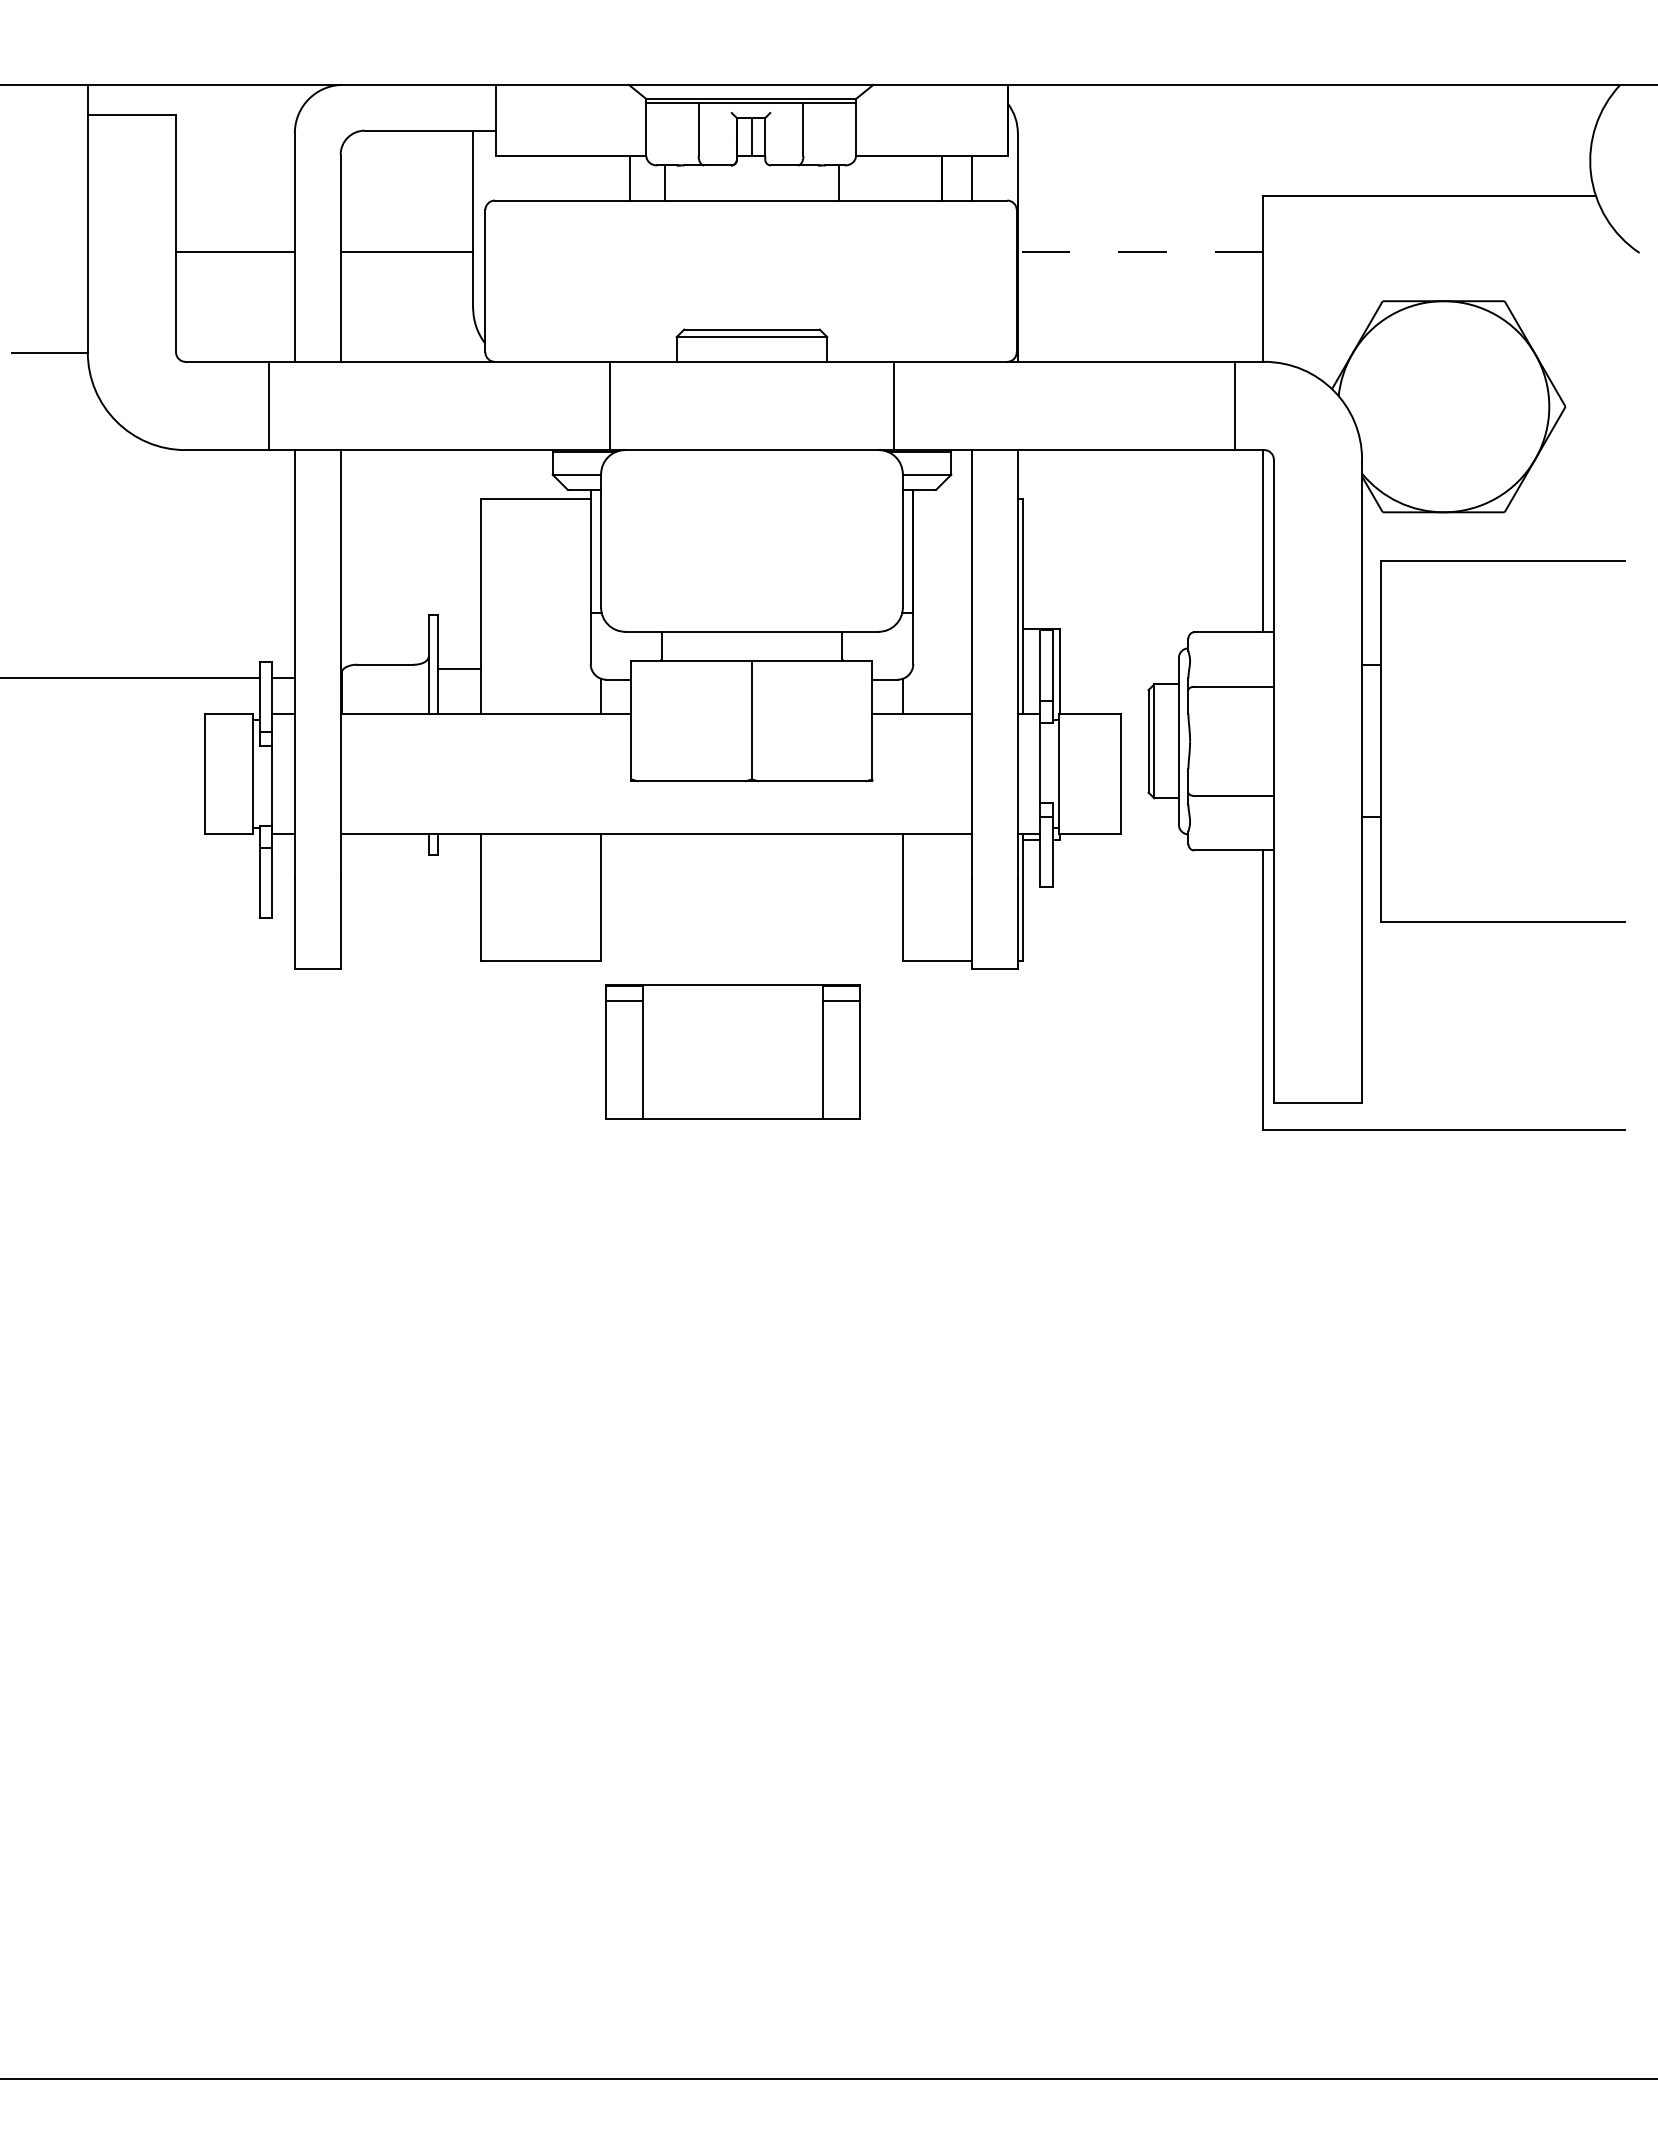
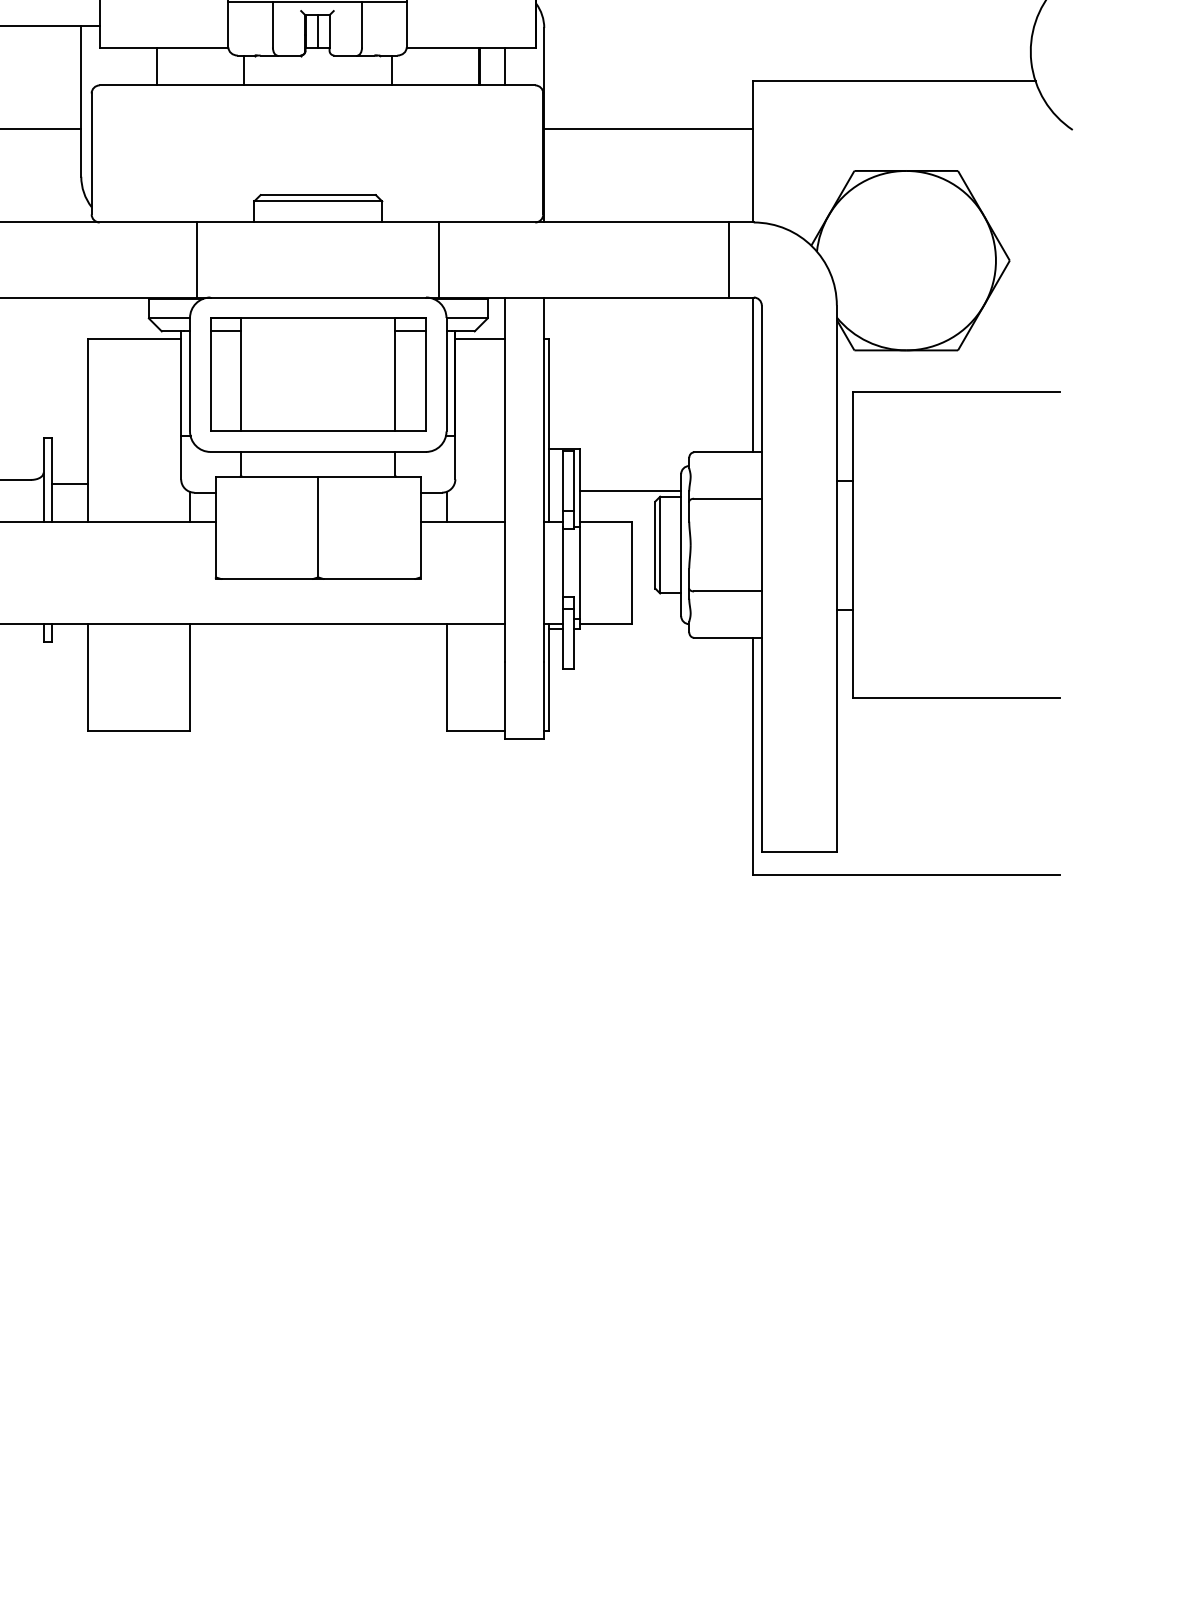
line: (630, 178) -> (157, 66), moved
line: (1140, 252) -> (648, 129), dashed -> solid
line: (942, 499) -> (480, 339), added
line: (1118, 677) -> (629, 490), added
part: (732, 1051) -> (317, 374), moved

